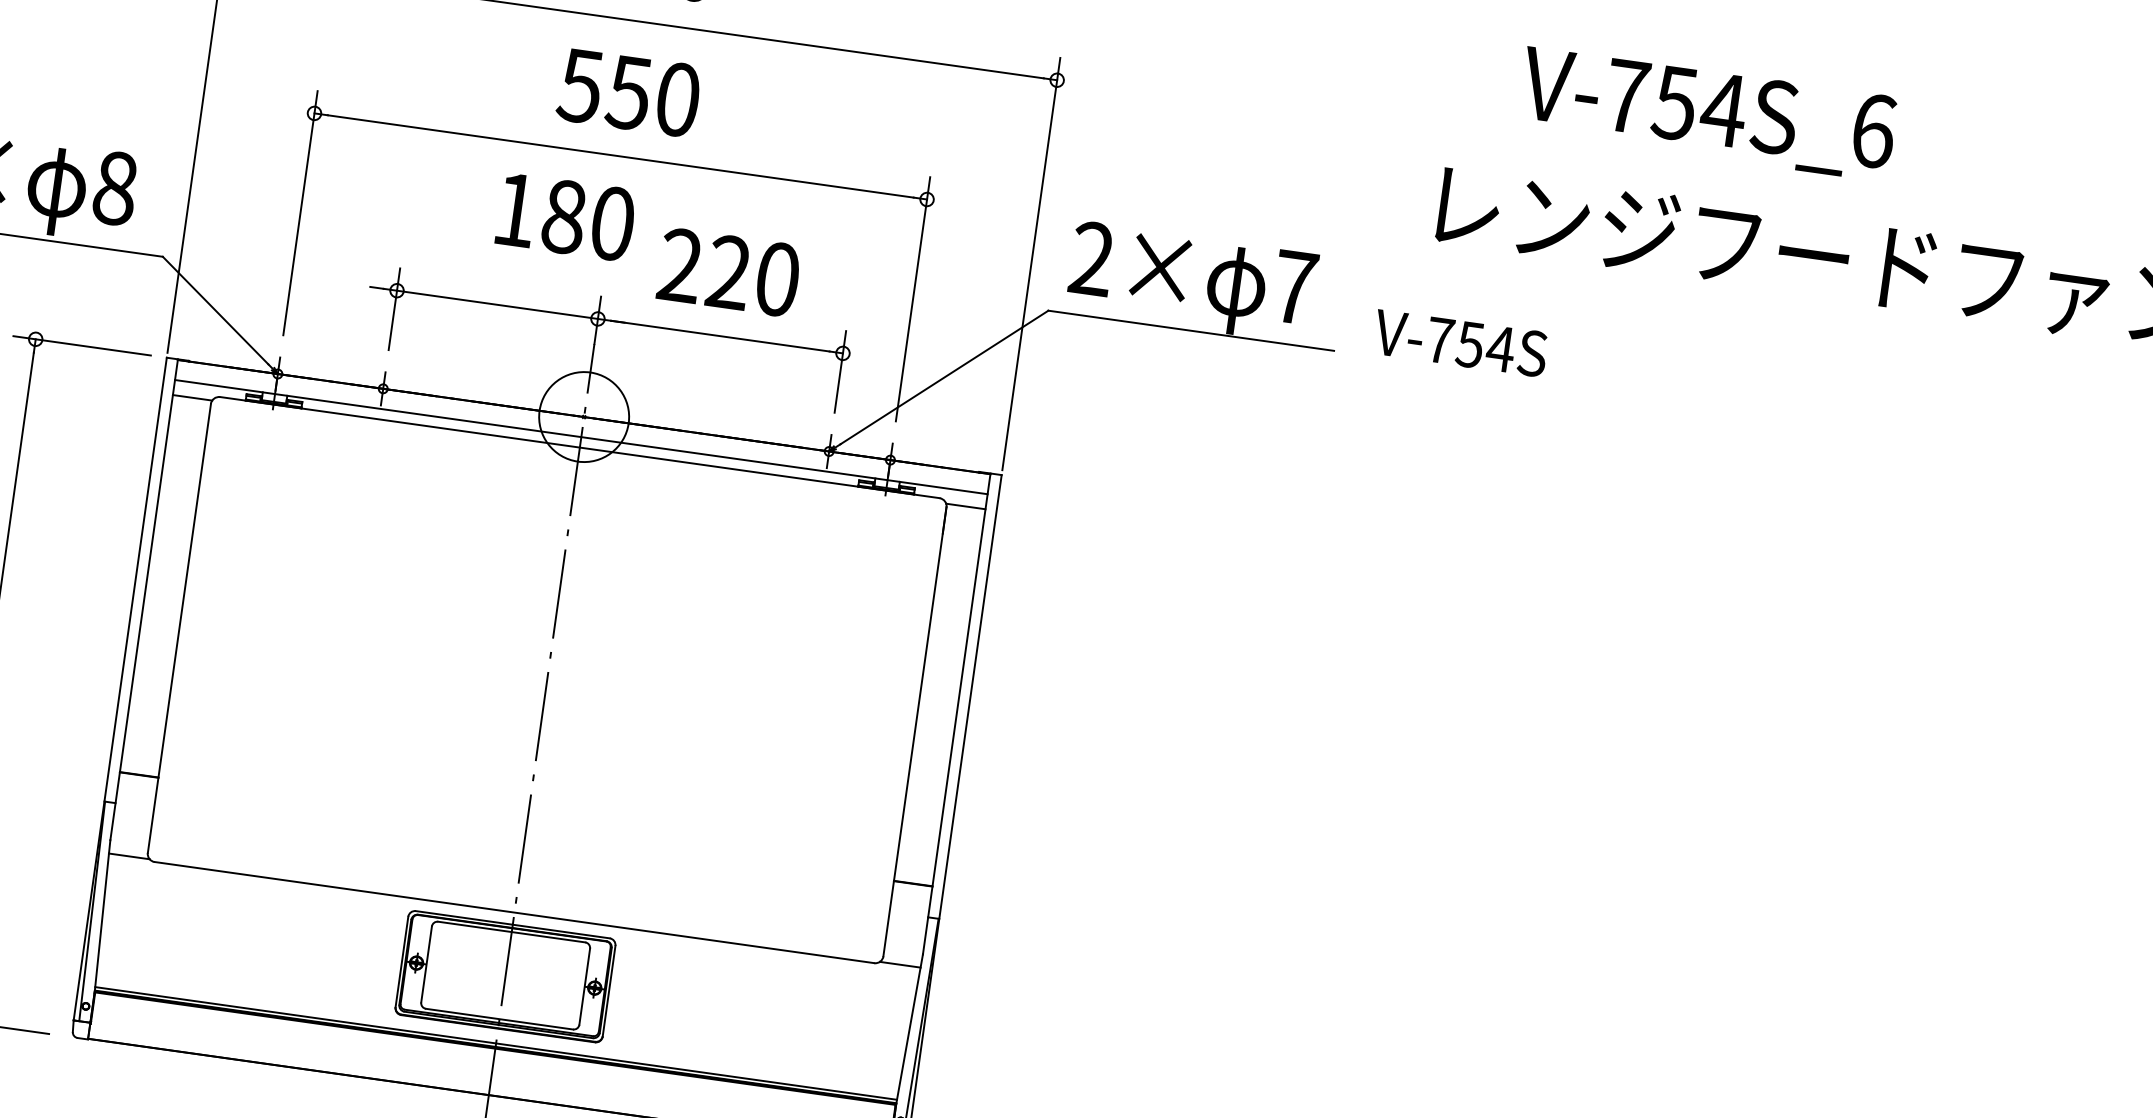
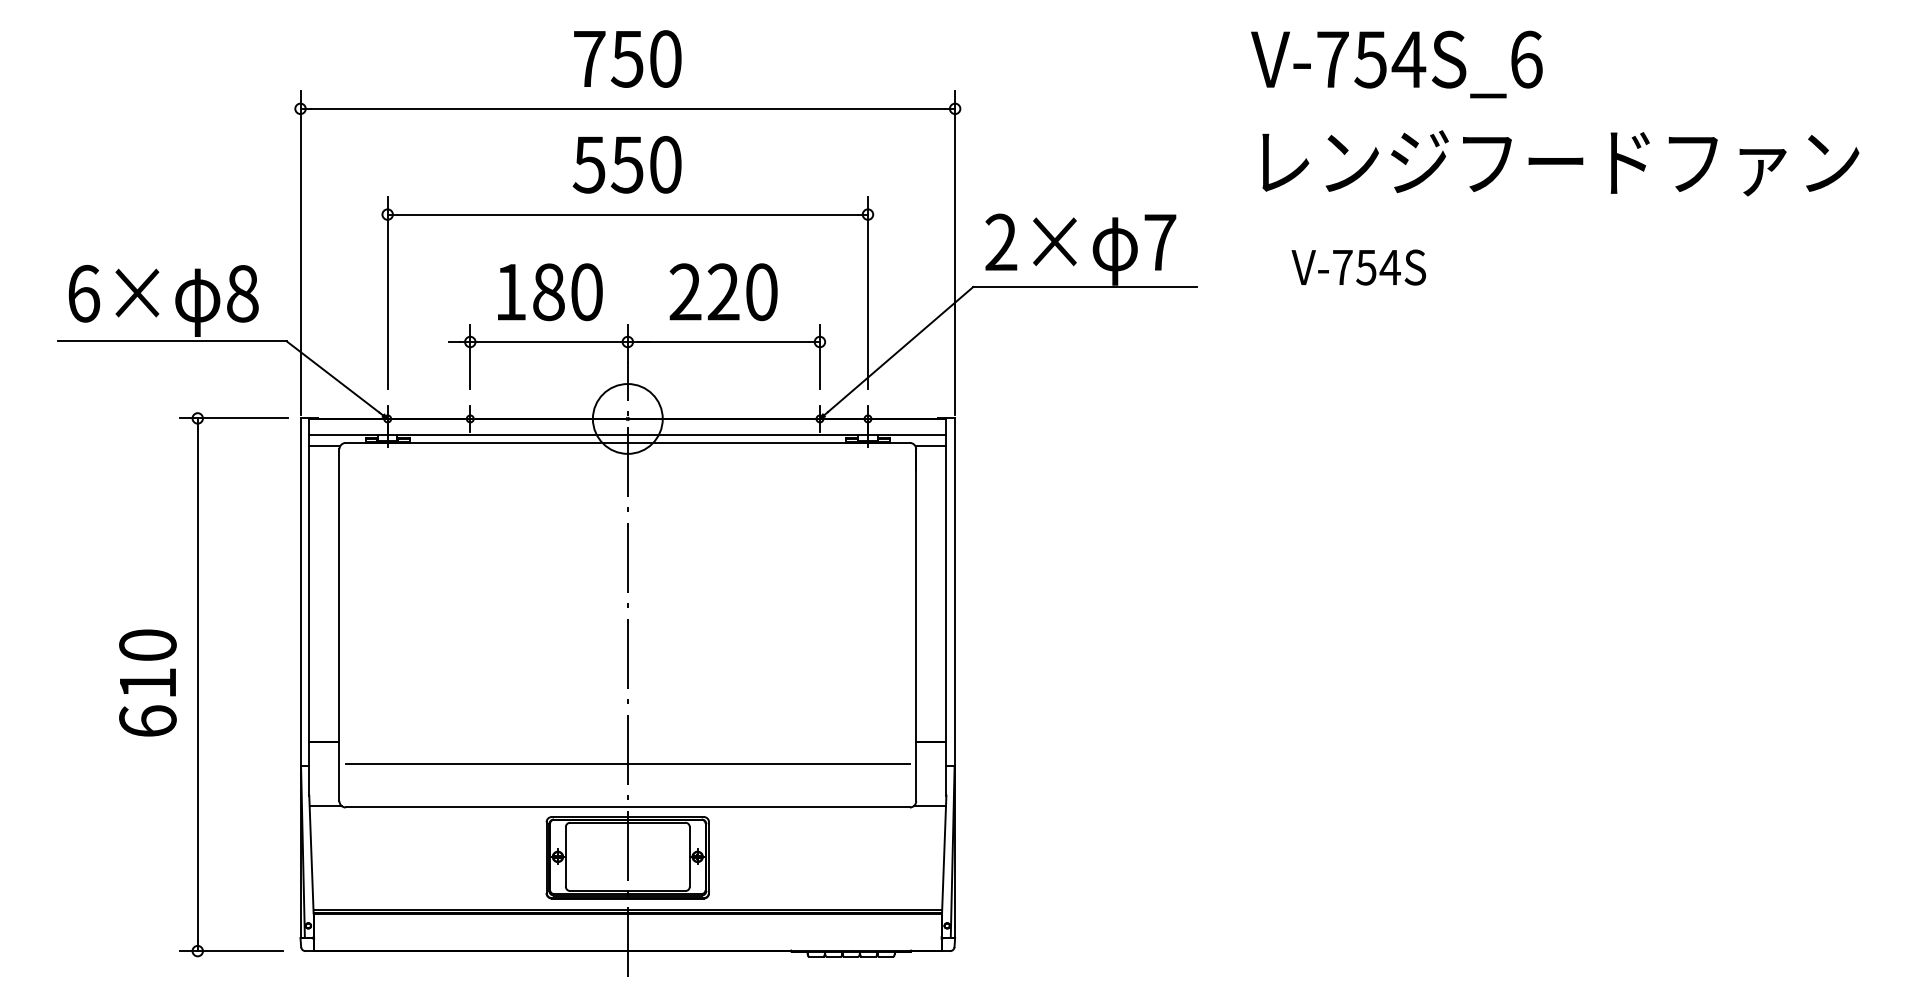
text: (1707, 113) -> (1396, 64), moved
text: (566, 217) -> (550, 292), moved
text: (1460, 343) -> (1358, 267), moved
line: (521, 856) -> (627, 763), added

